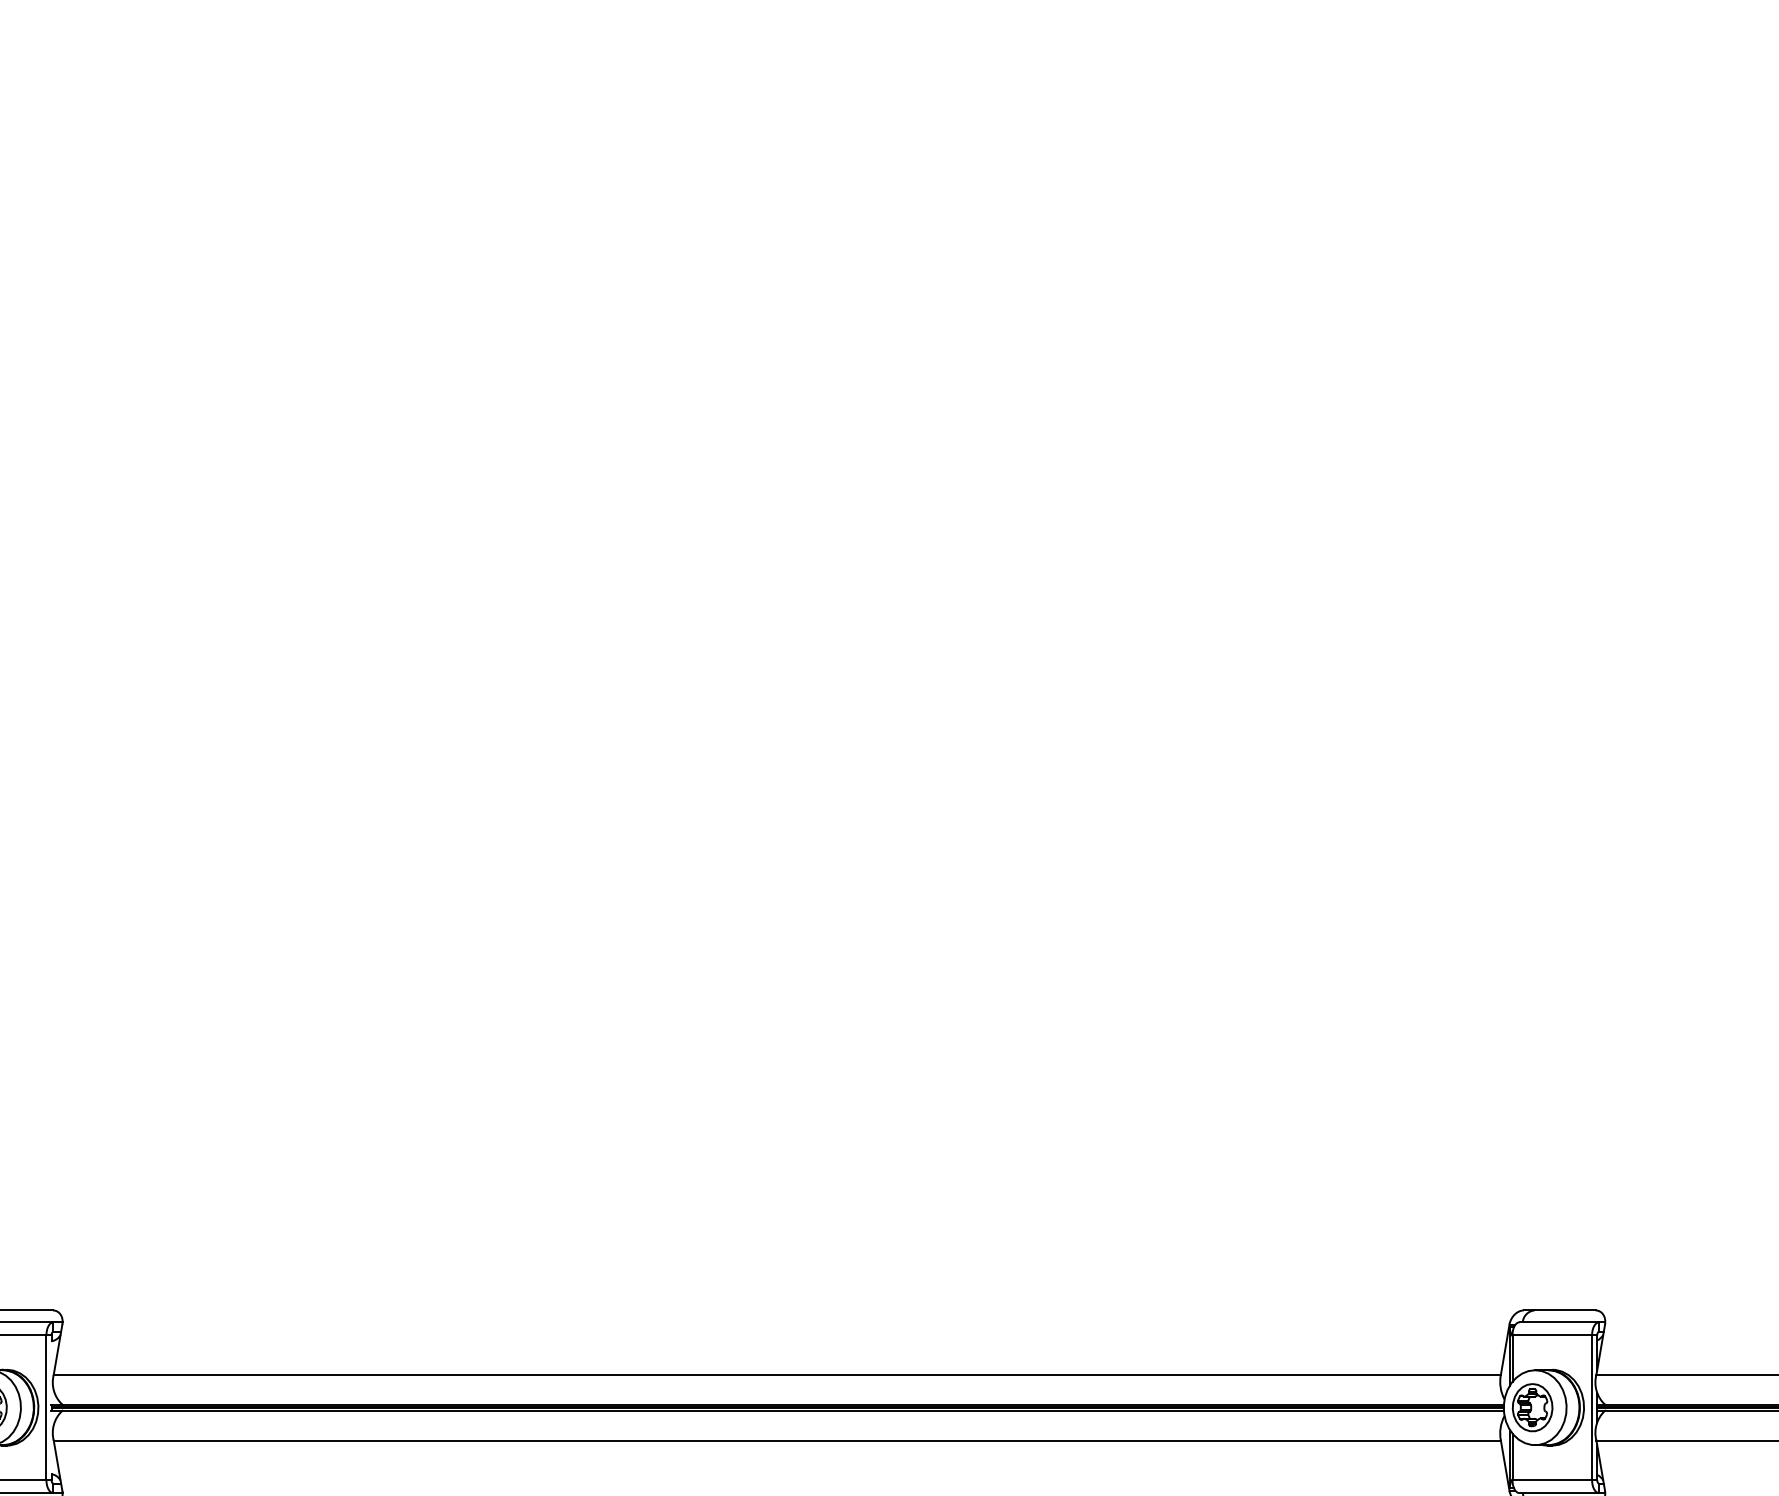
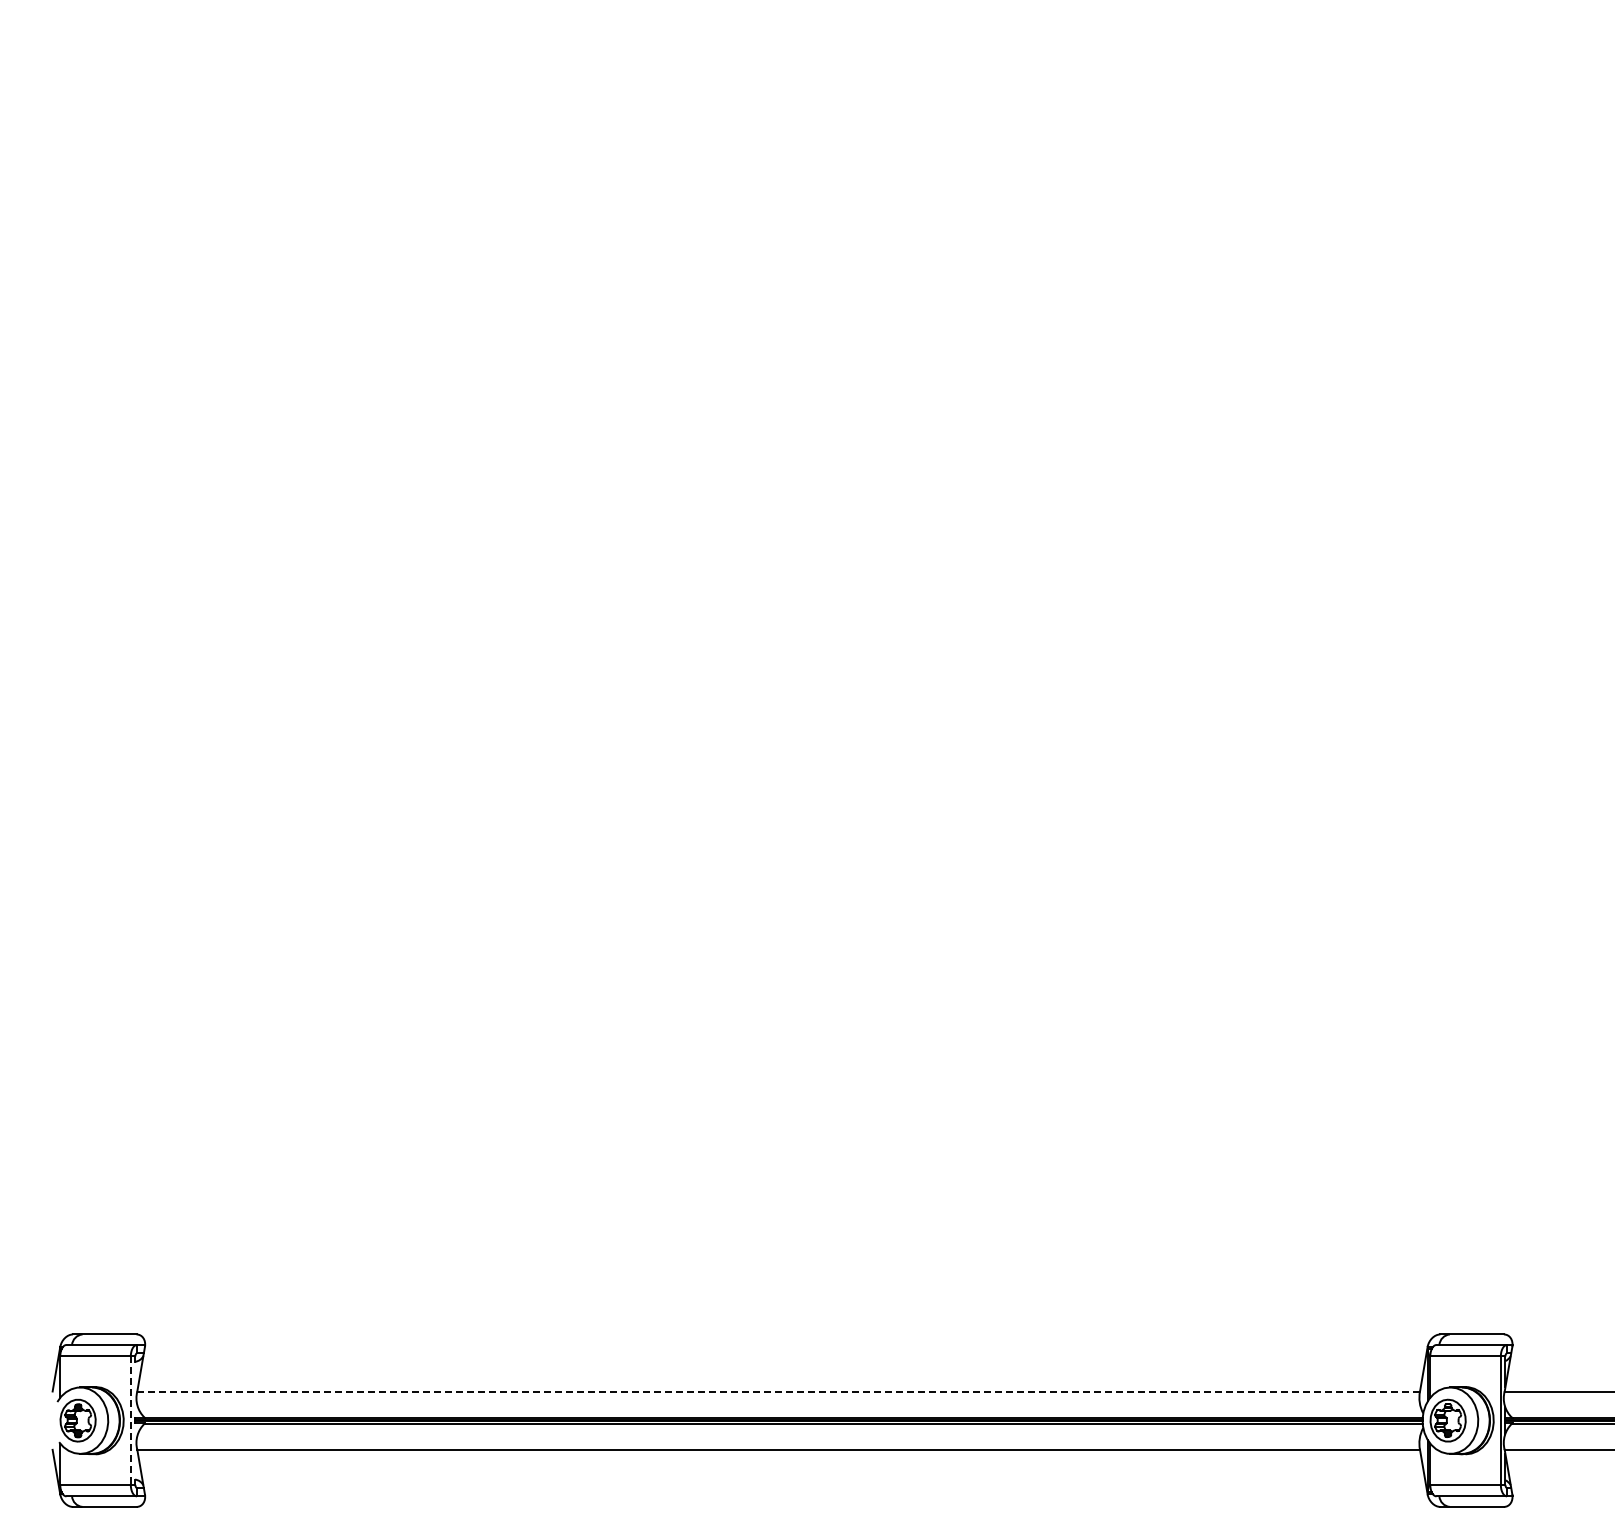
line: (778, 1374) -> (779, 1391), solid -> dashed
line: (46, 1408) -> (130, 1421), solid -> dashed

